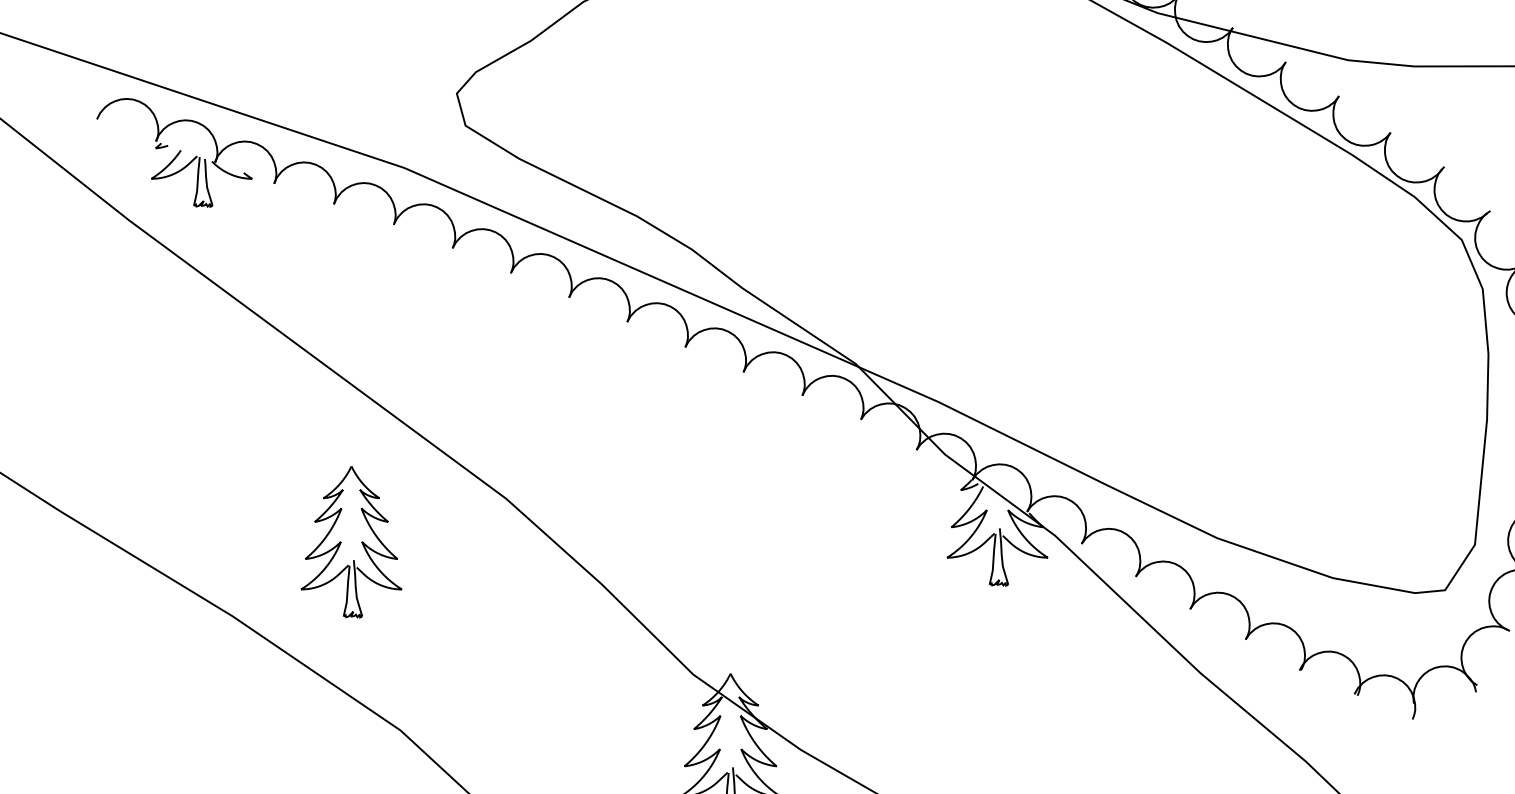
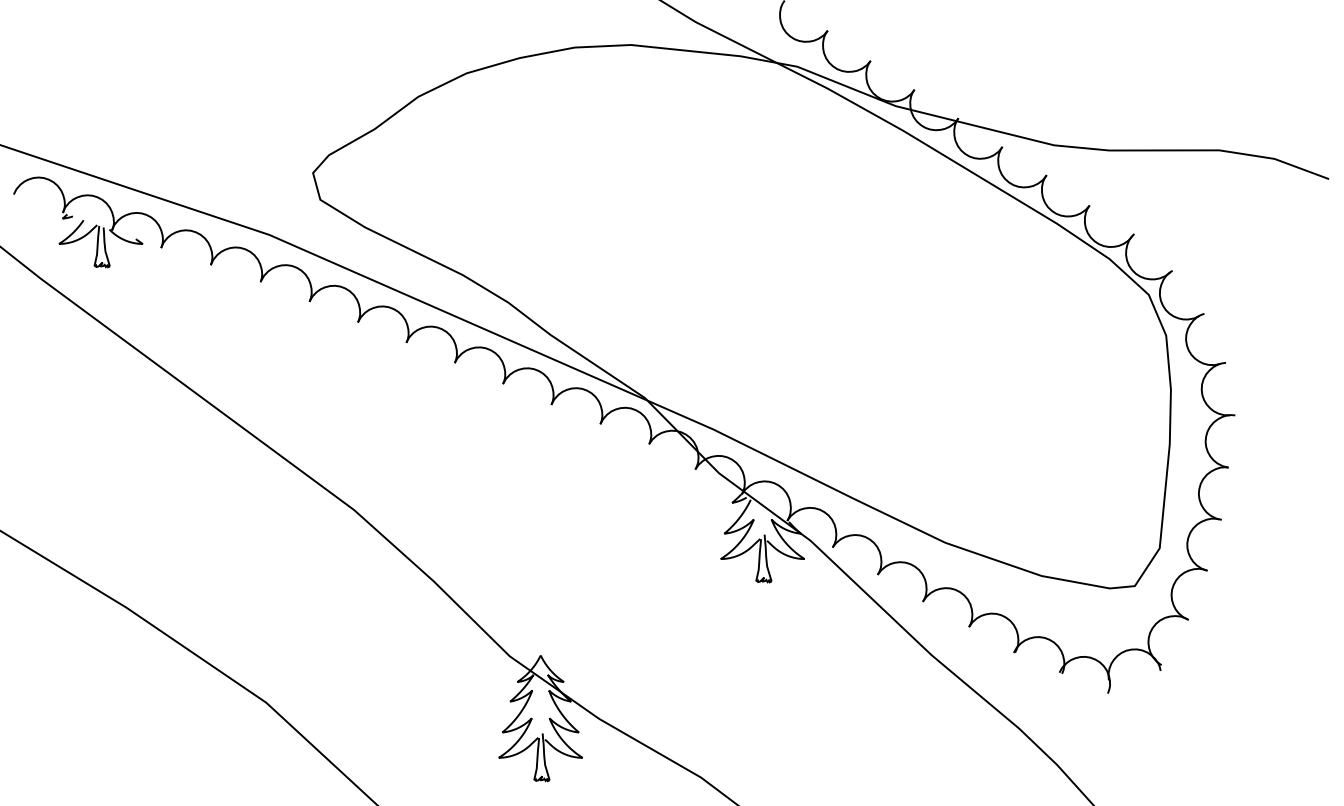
part: (351, 542) -> (225, 546), removed

